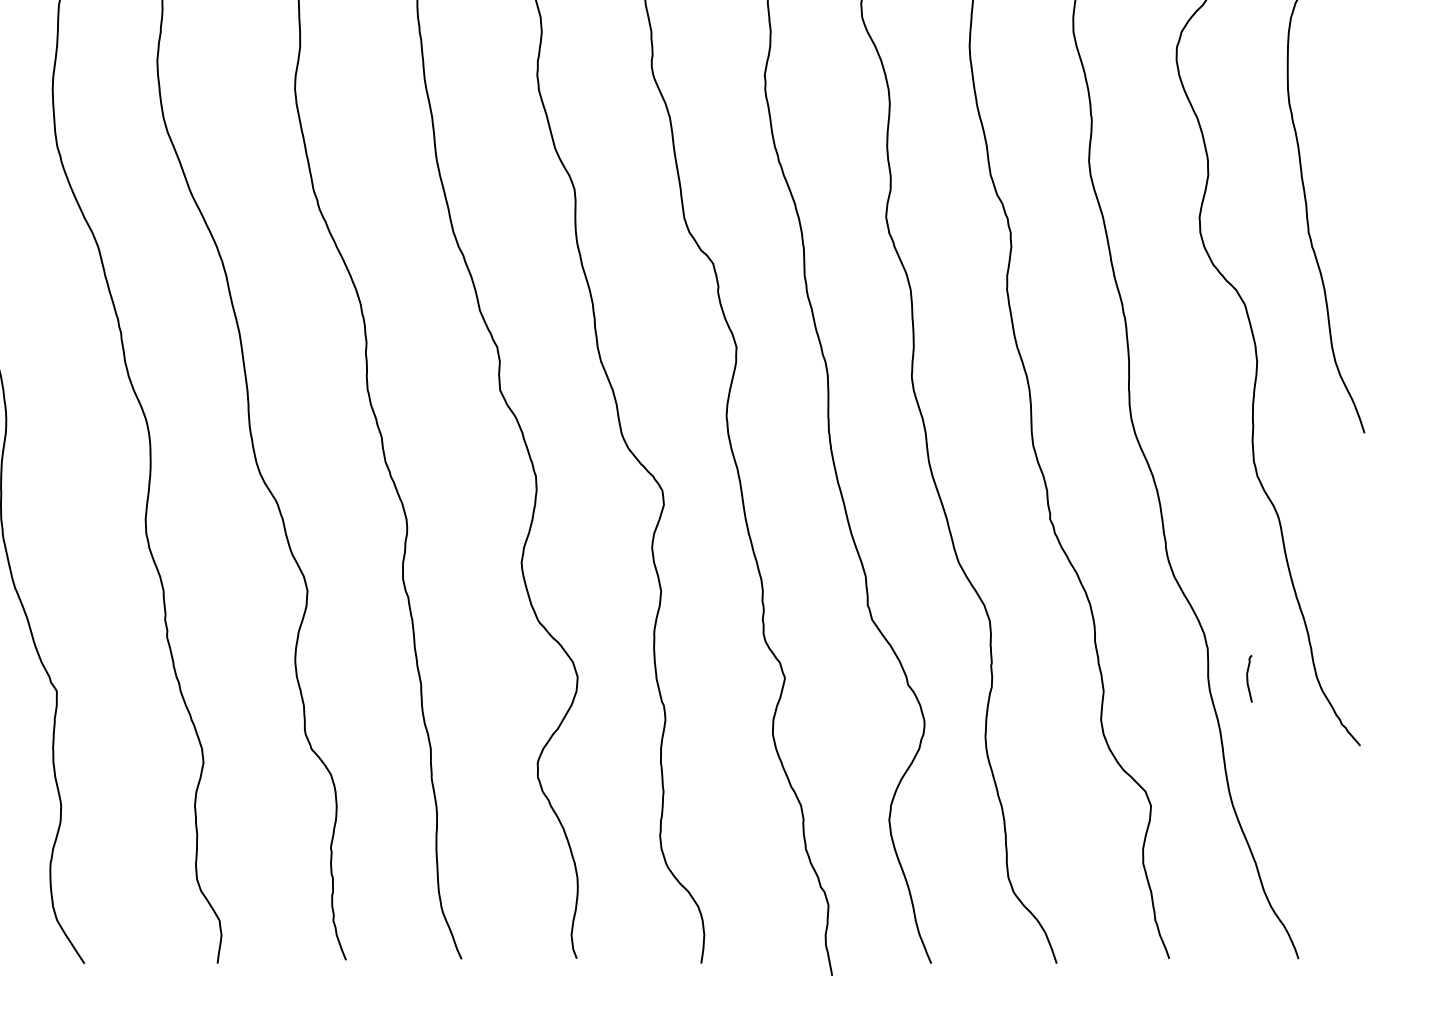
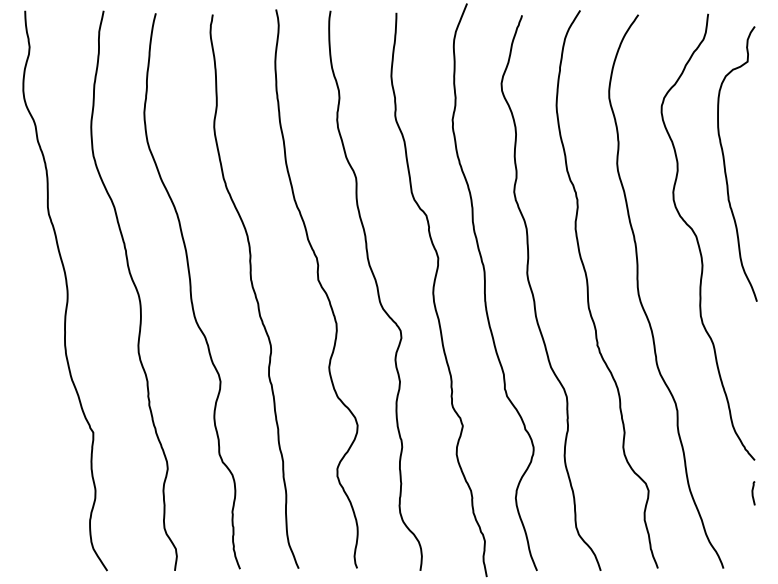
curve: (1249, 679) -> (753, 493), moved

